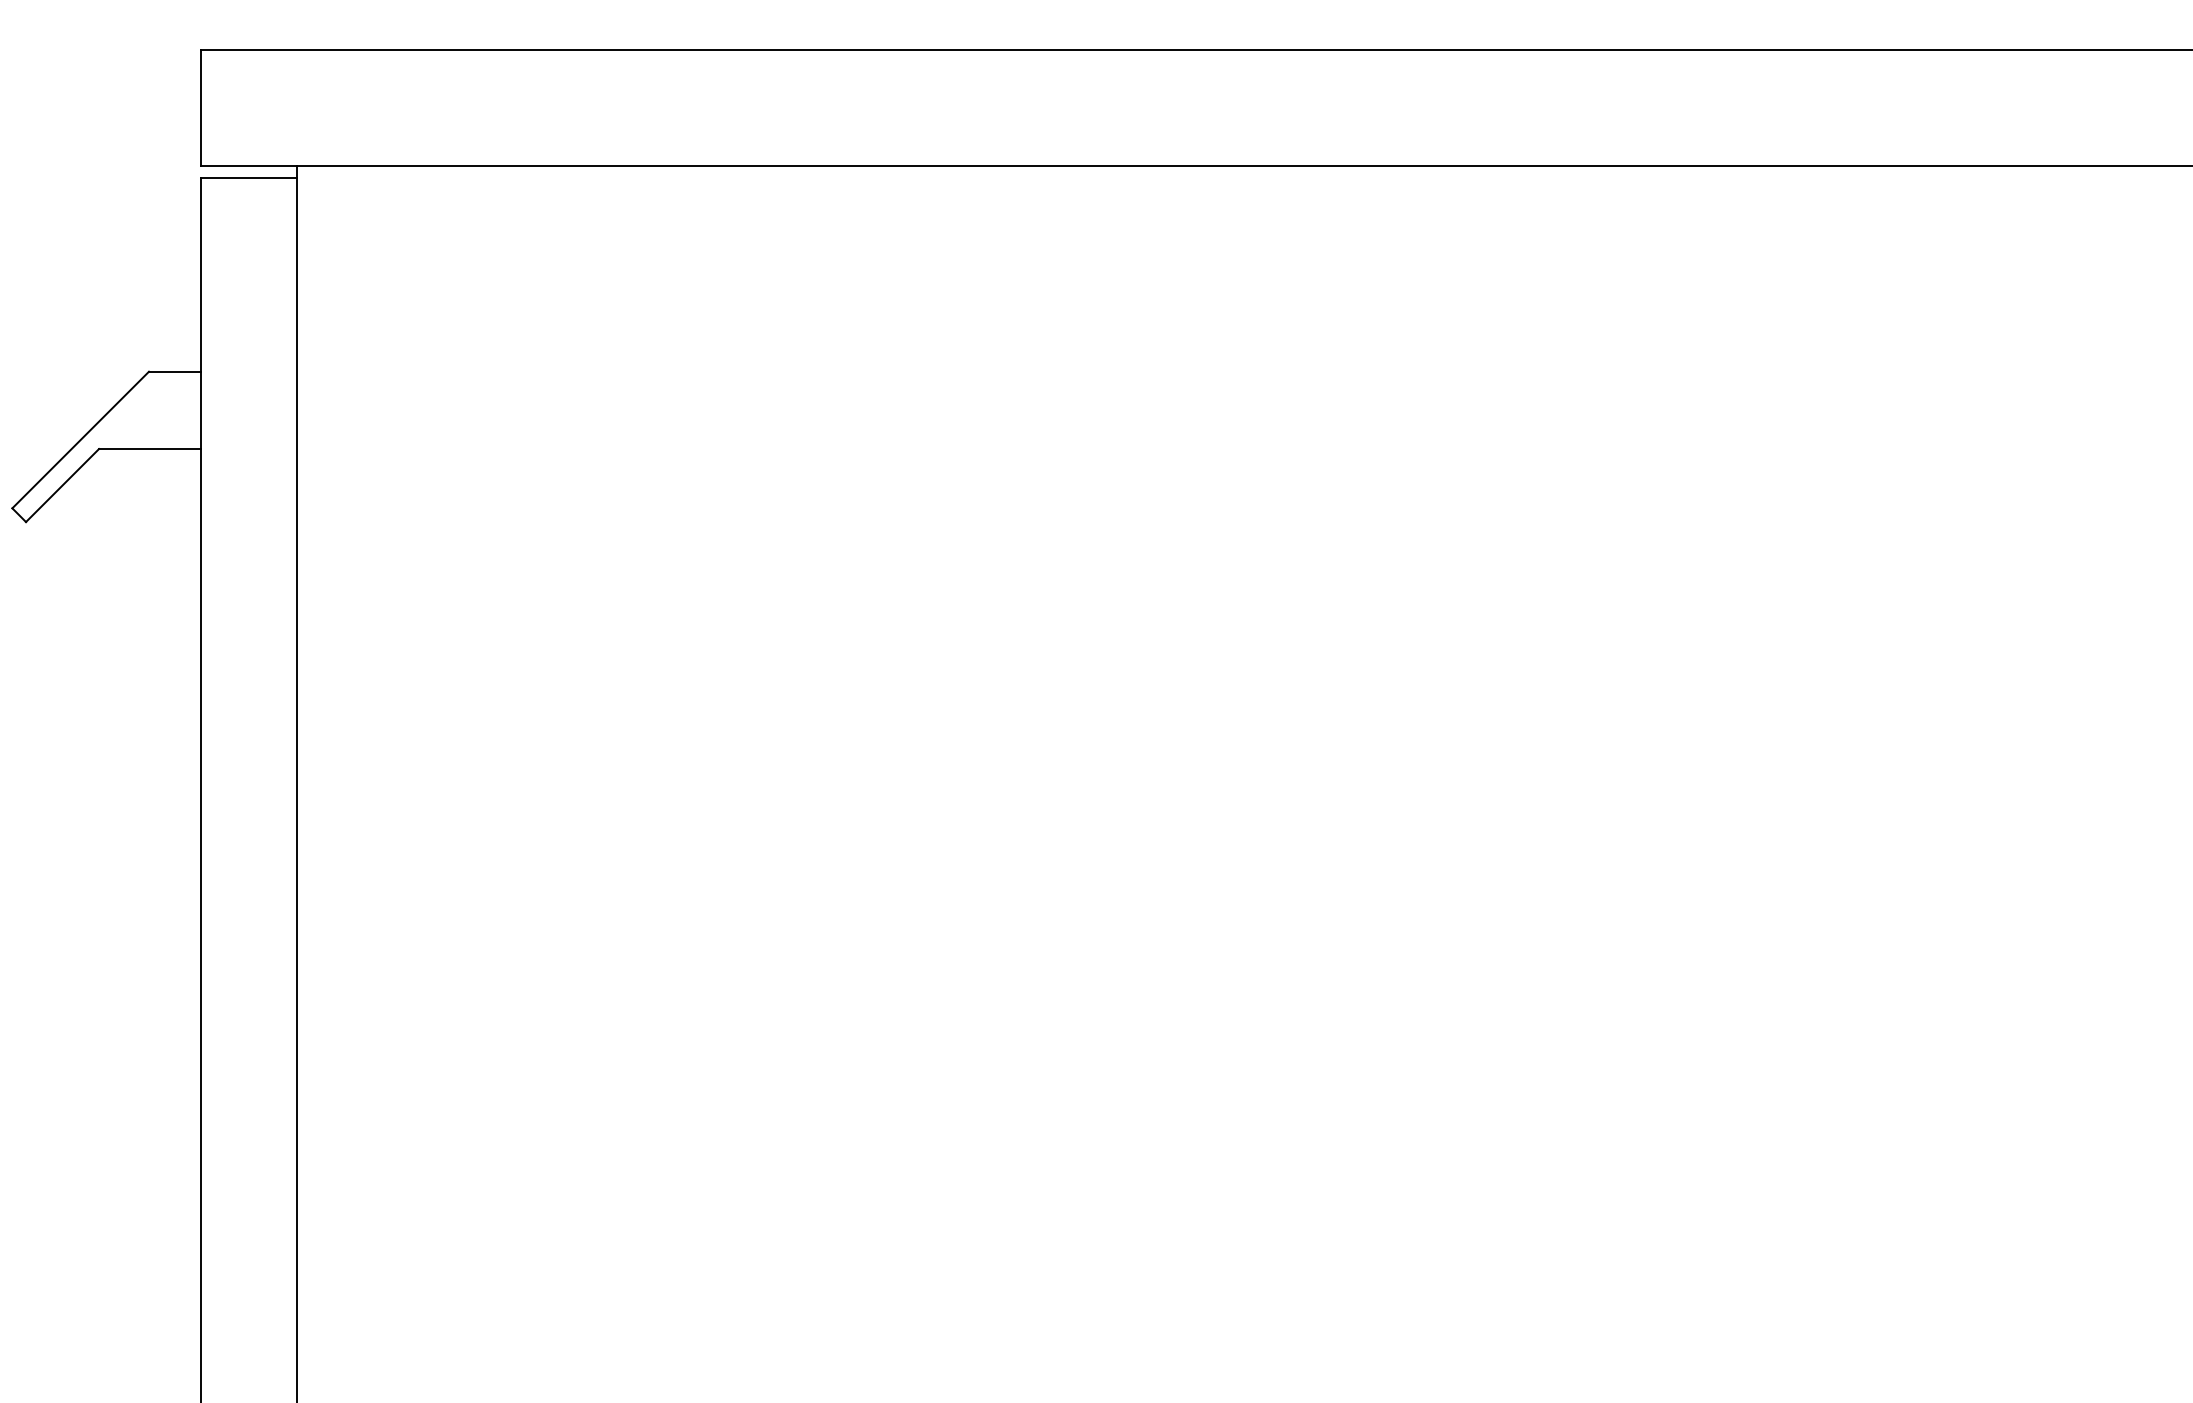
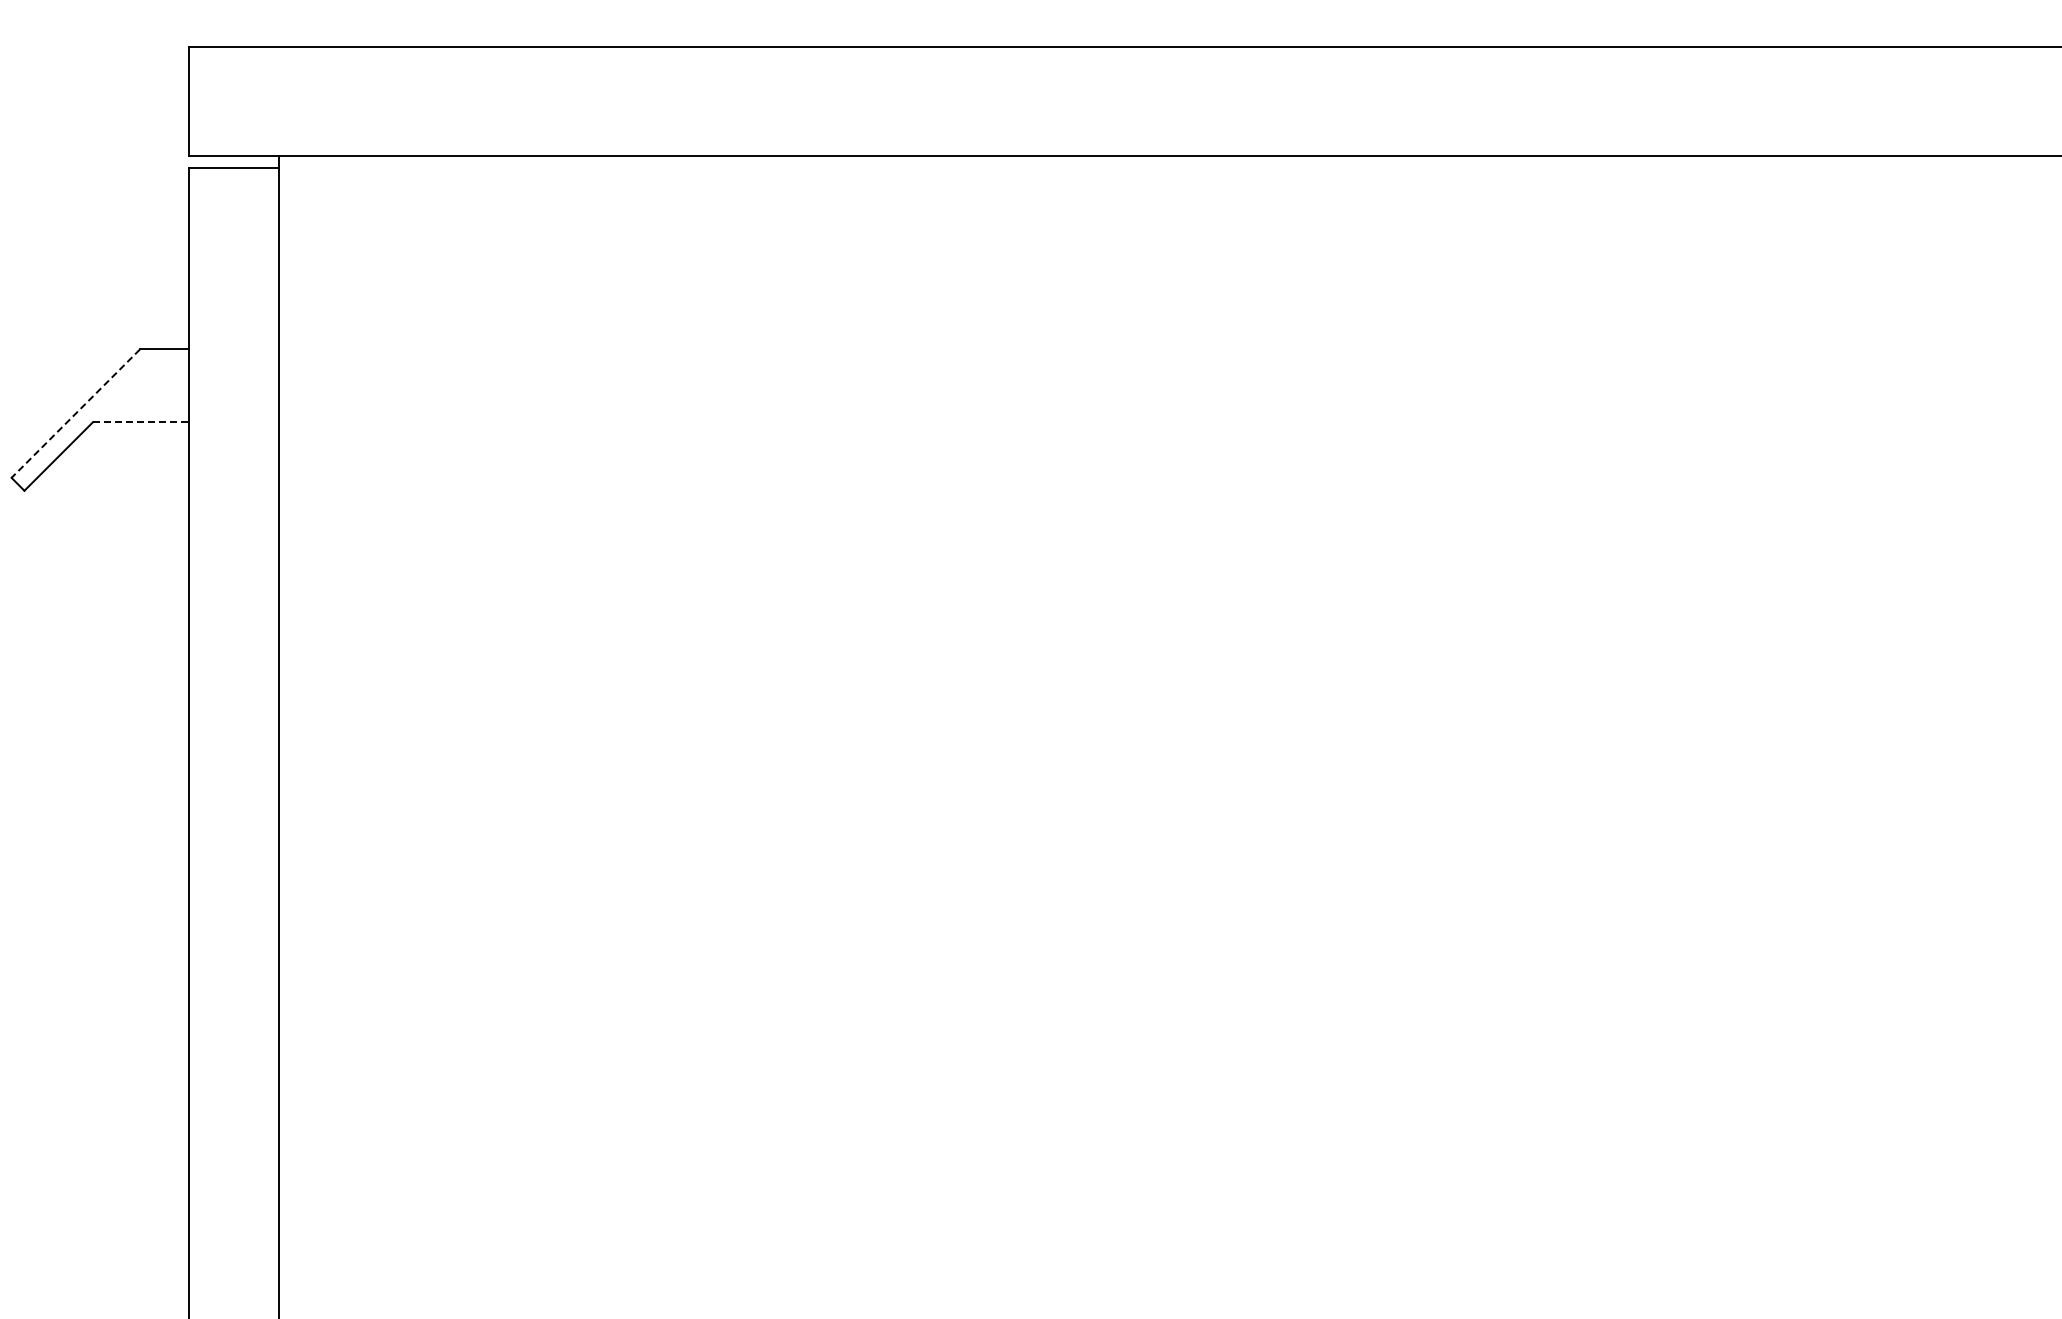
line: (80, 439) -> (75, 413), solid -> dashed
line: (149, 449) -> (140, 422), solid -> dashed

